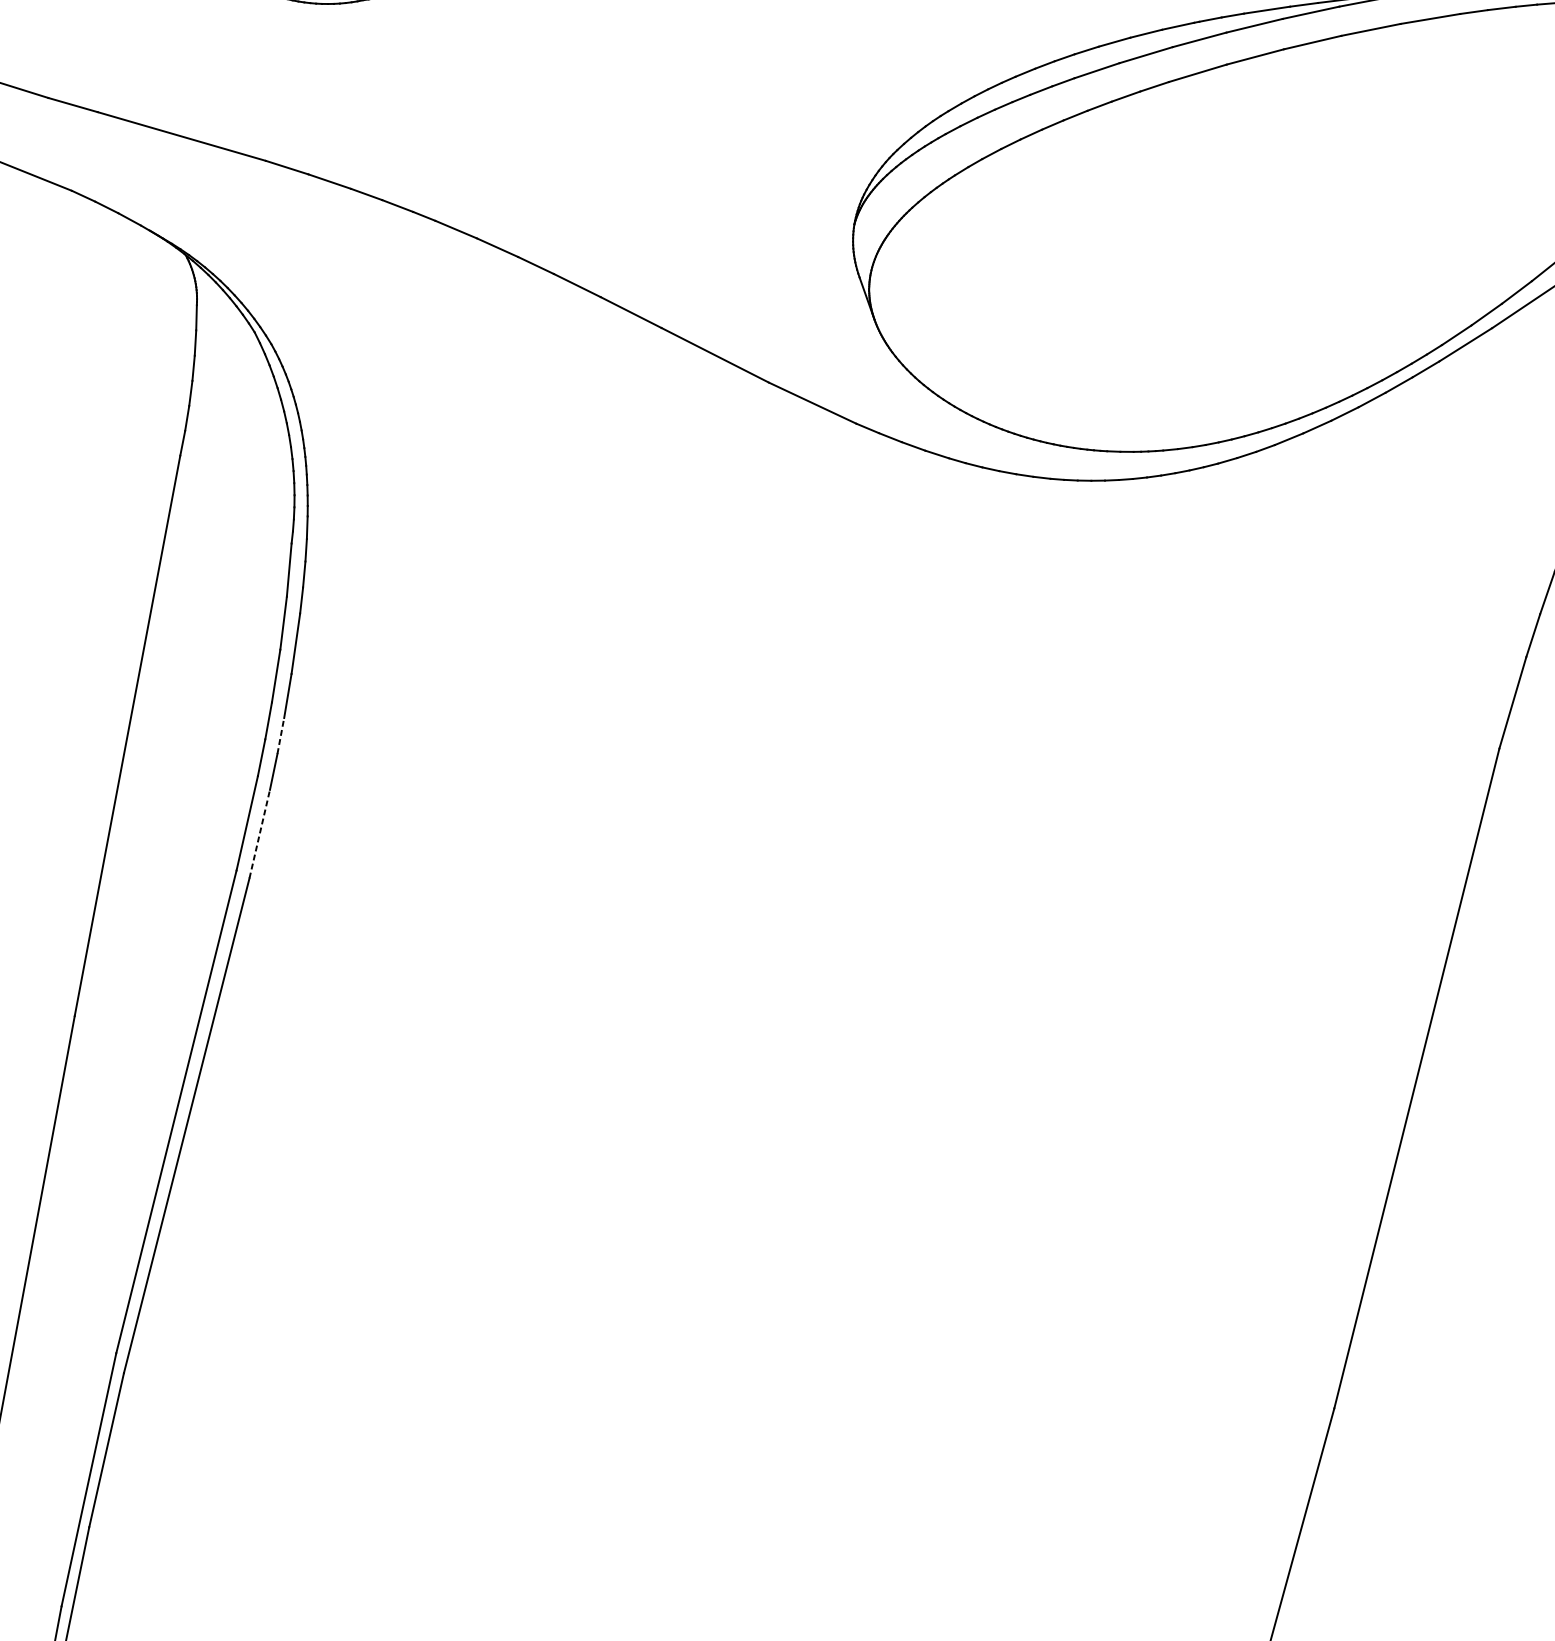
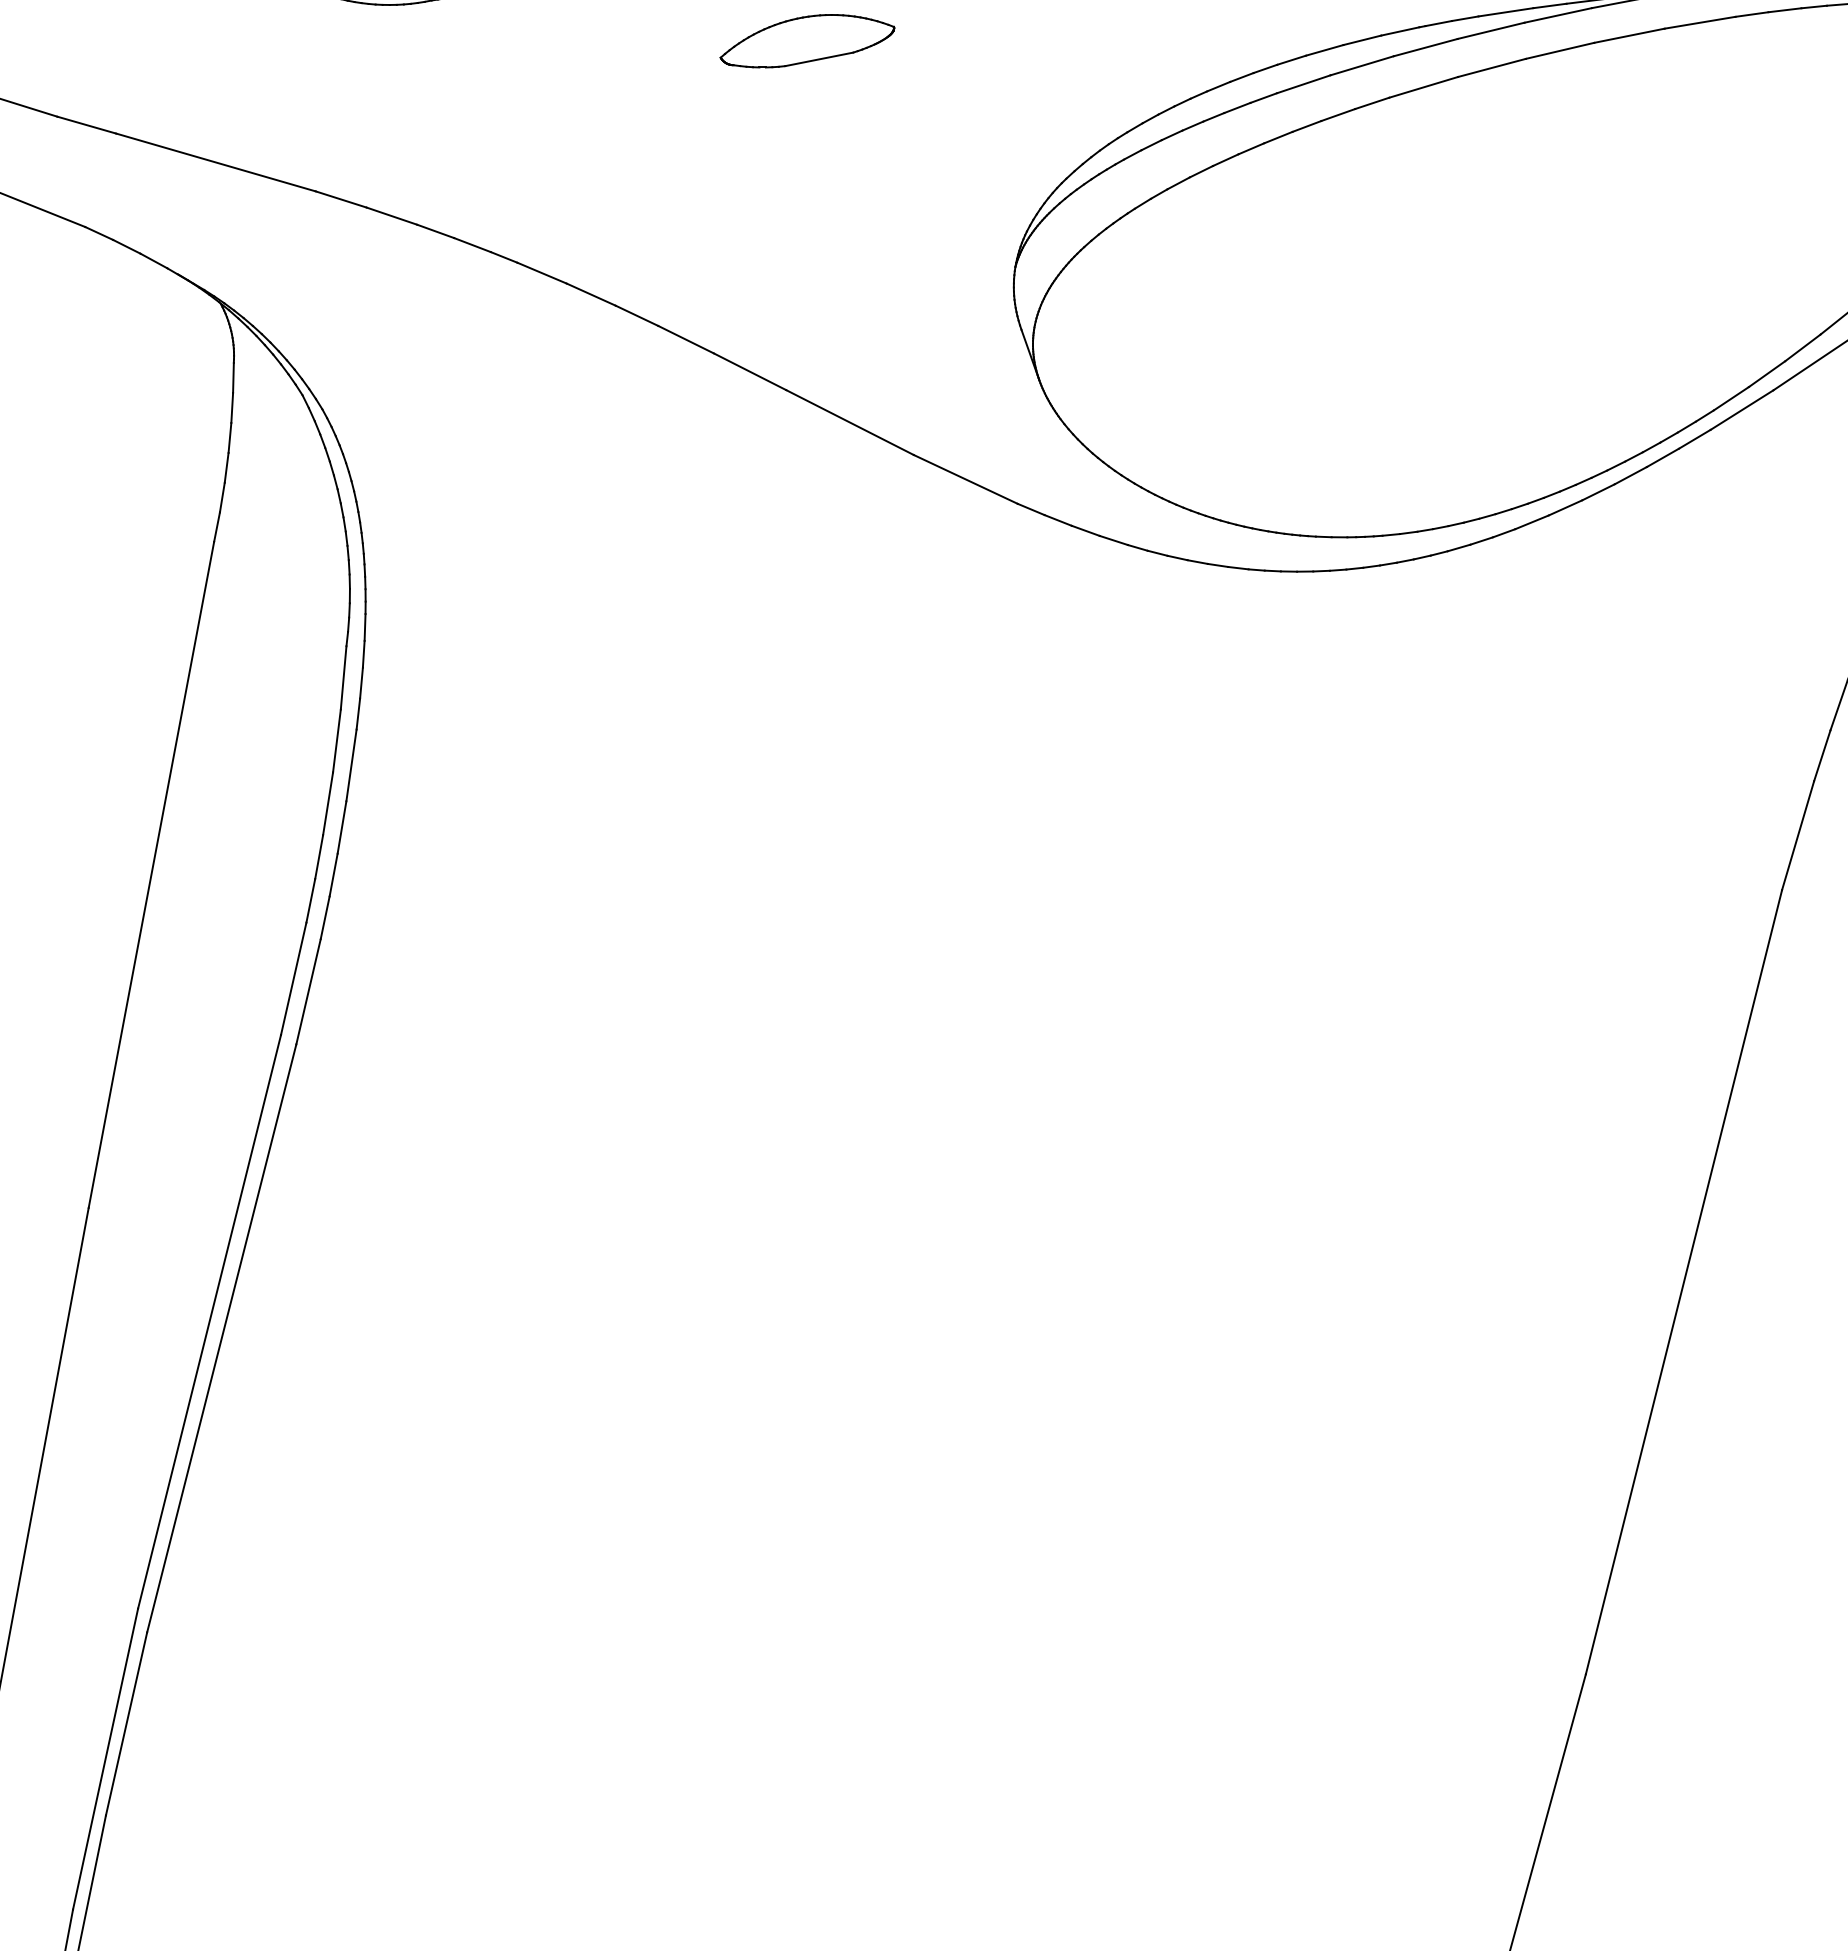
part: (679, 34) -> (807, 41), added
line: (280, 736) -> (333, 875), dashed -> solid
line: (259, 833) -> (308, 991), dashed -> solid

